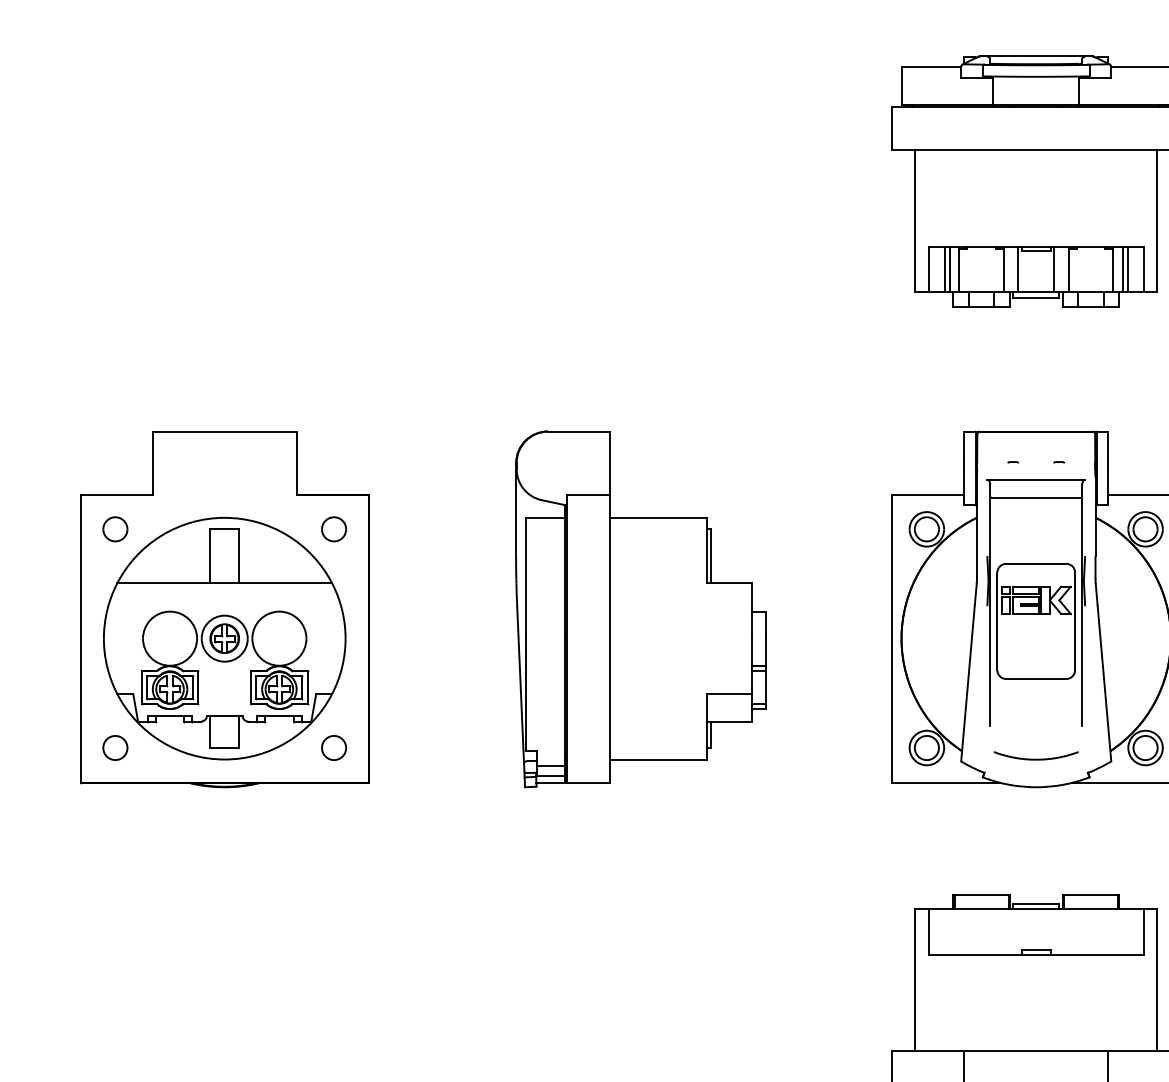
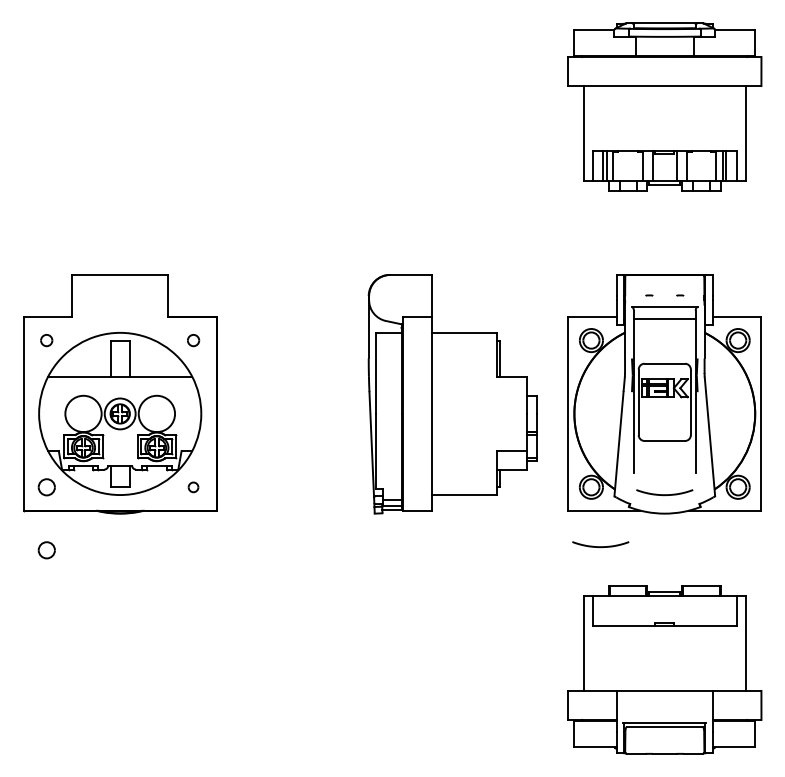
part: (114, 529) -> (46, 340), size x0.7
part: (333, 529) -> (193, 340), size x0.7
part: (640, 609) -> (452, 394), moved
part: (333, 748) -> (193, 487), size x0.6
curve: (940, 836) -> (600, 546), added
part: (114, 842) -> (46, 550), added

